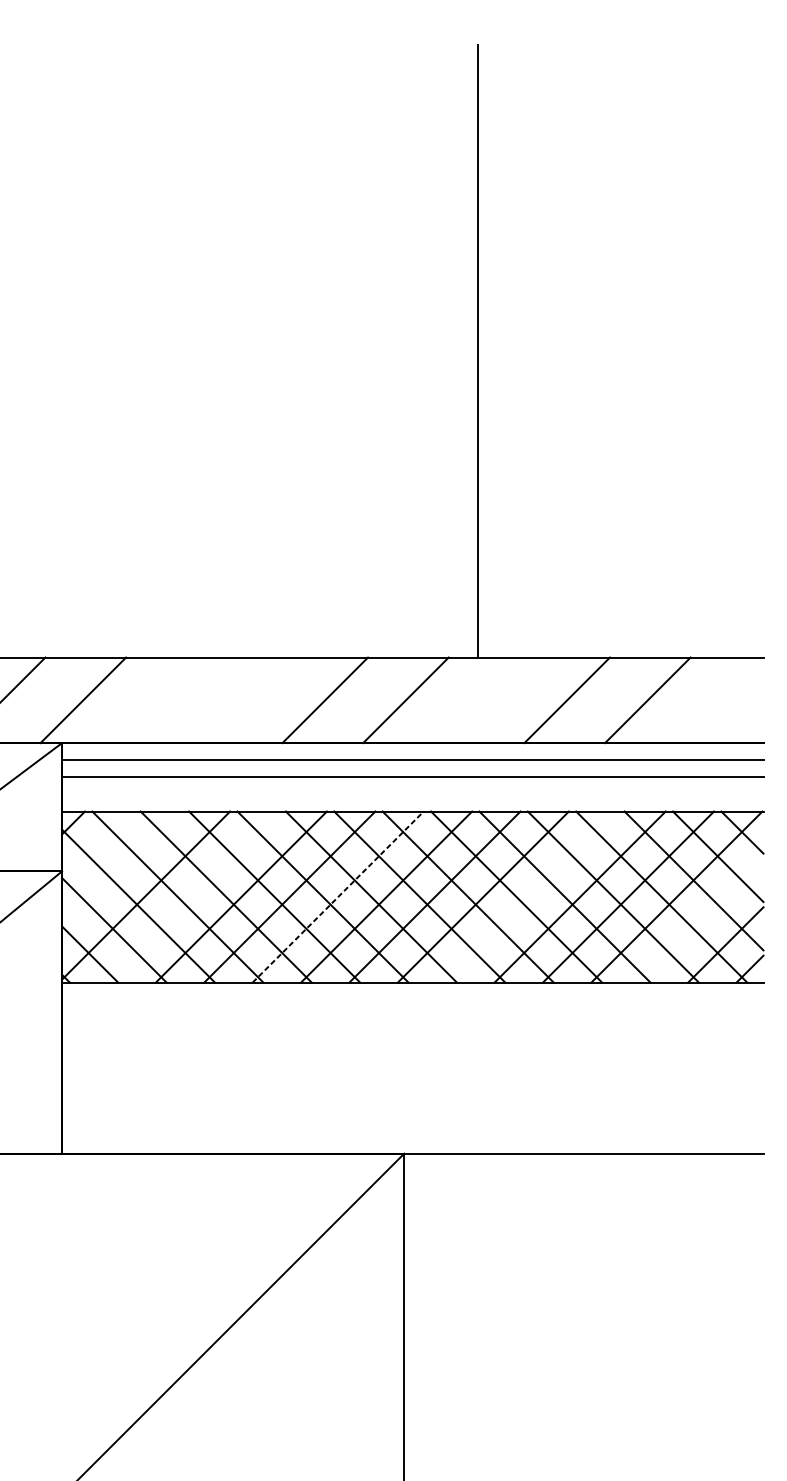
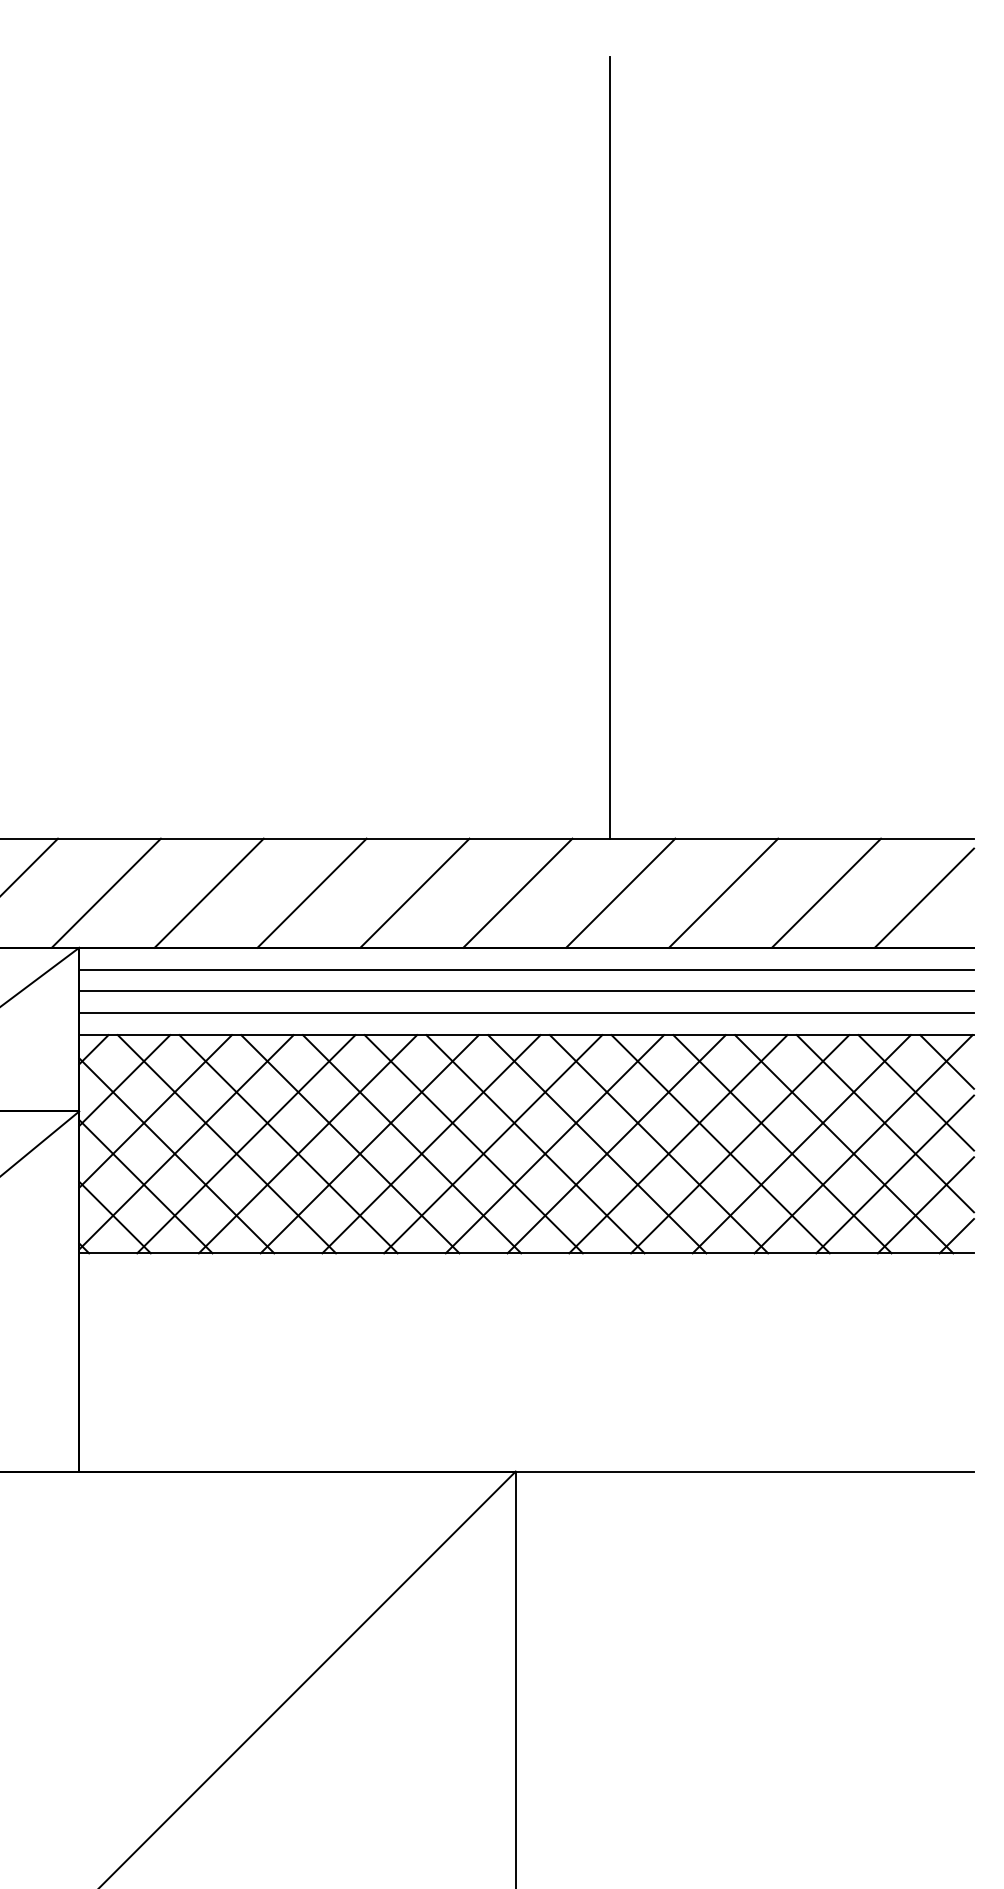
line: (163, 699) -> (208, 892), added
line: (244, 699) -> (311, 892), added
line: (486, 699) -> (620, 892), added
line: (724, 703) -> (924, 897), added
line: (412, 794) -> (526, 1013), added
line: (97, 847) -> (124, 1080), added
line: (121, 871) -> (155, 1111), added
line: (338, 896) -> (431, 1143), dashed -> solid
line: (193, 897) -> (246, 1144), added
line: (531, 897) -> (678, 1144), added
line: (701, 920) -> (895, 1174), added

